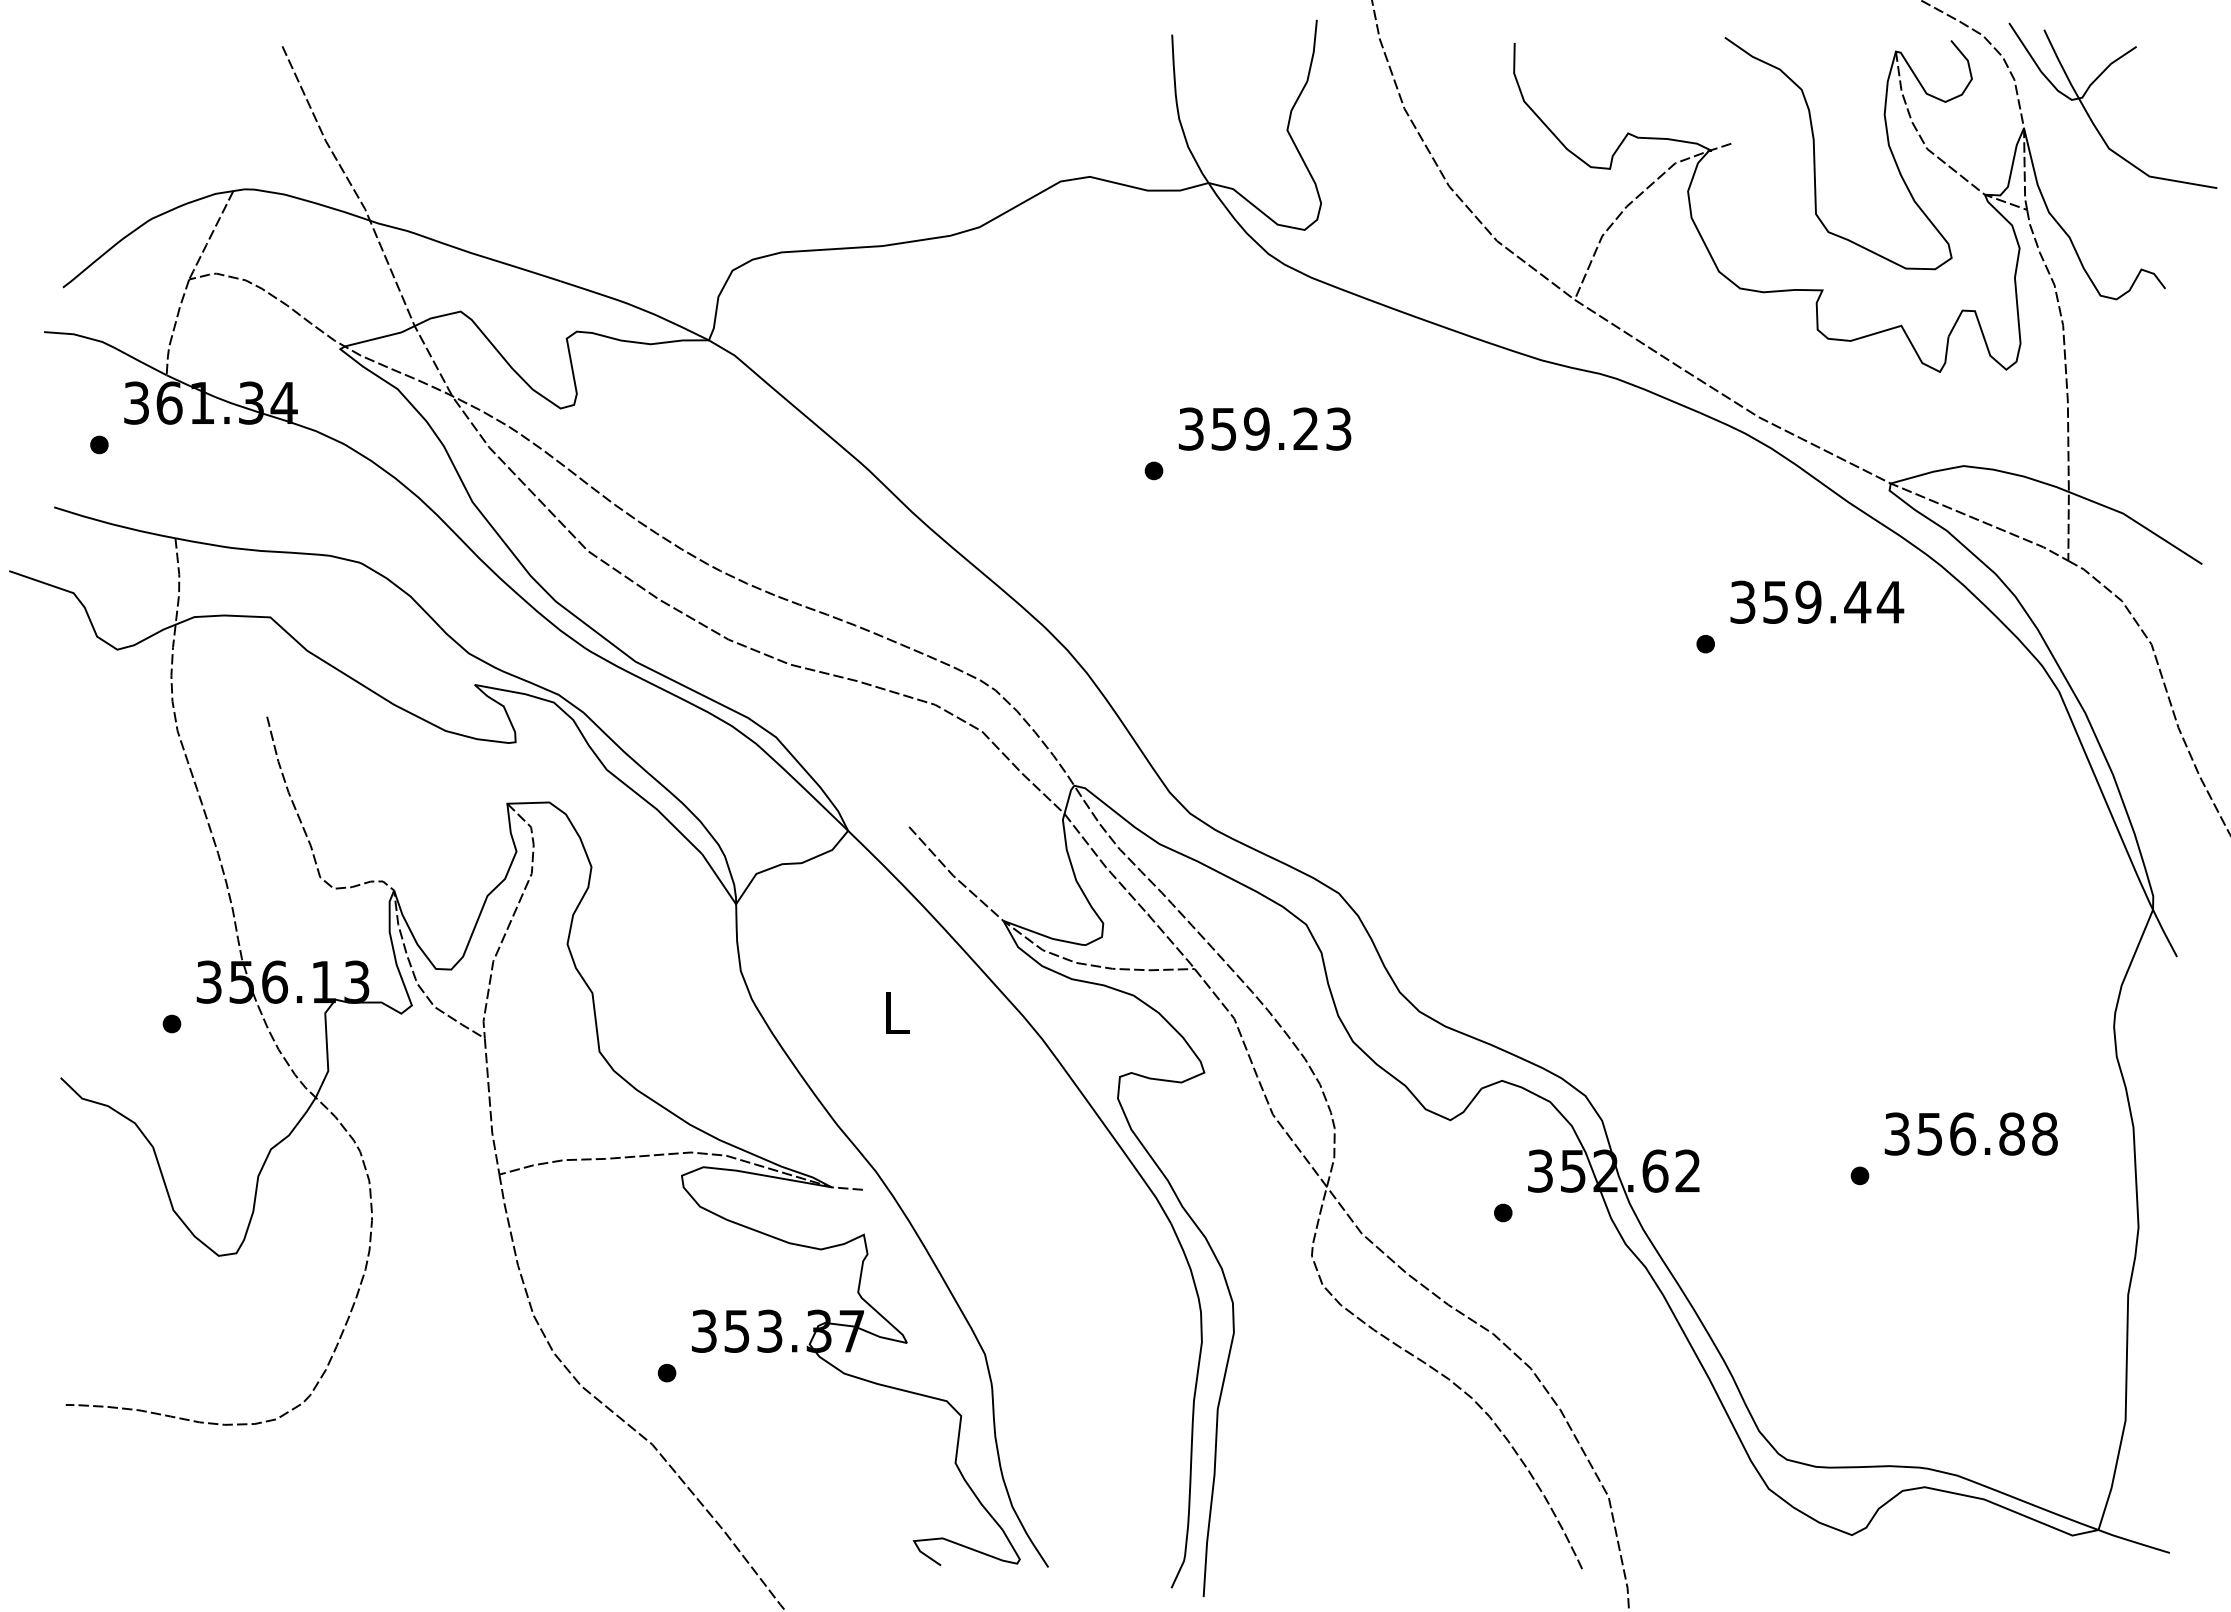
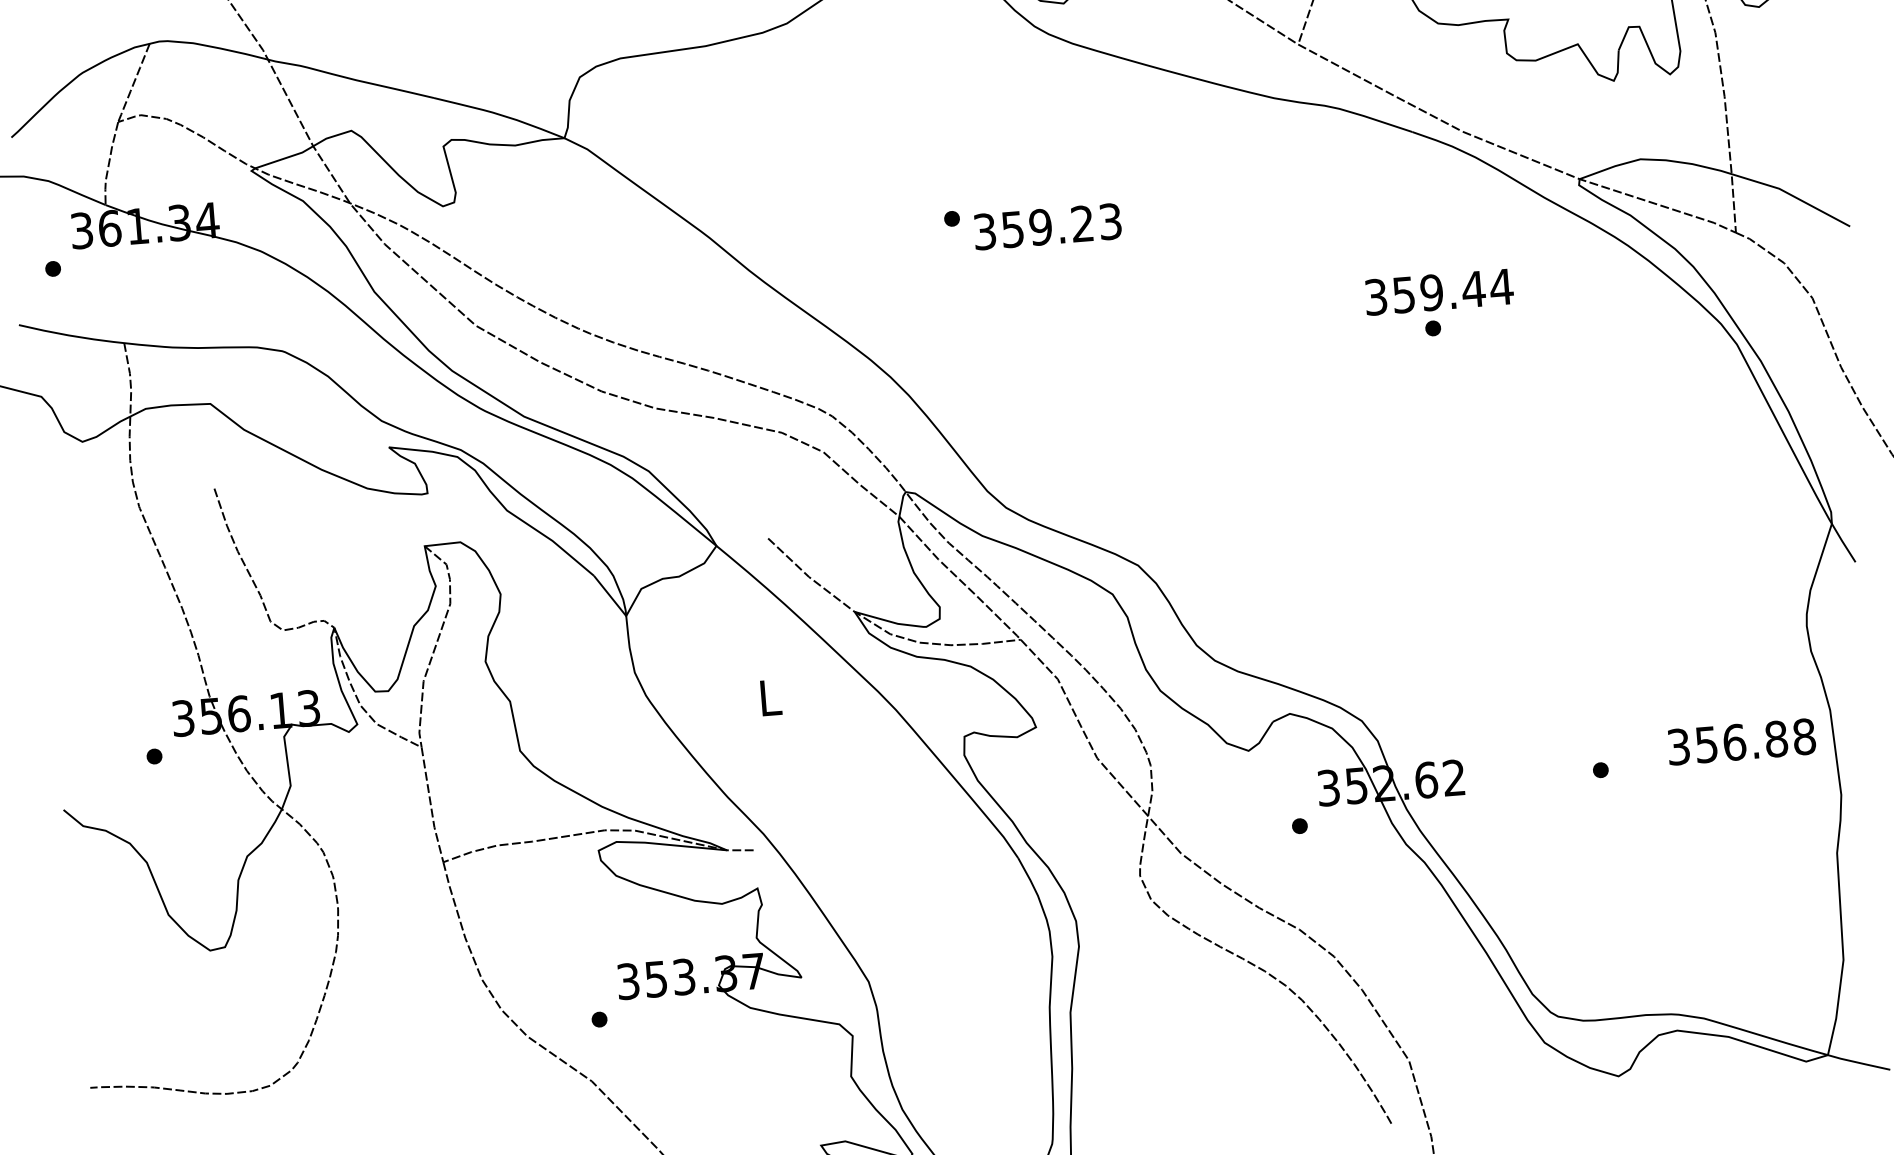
text: (1264, 428) -> (1047, 226), moved
text: (1817, 601) -> (1439, 291), moved
text: (1970, 1133) -> (1741, 741), moved

